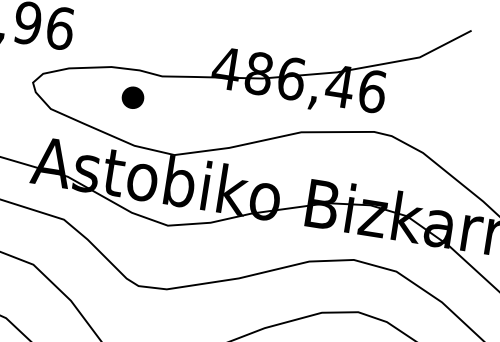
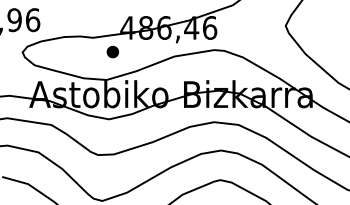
part: (132, 98) -> (112, 52), moved

